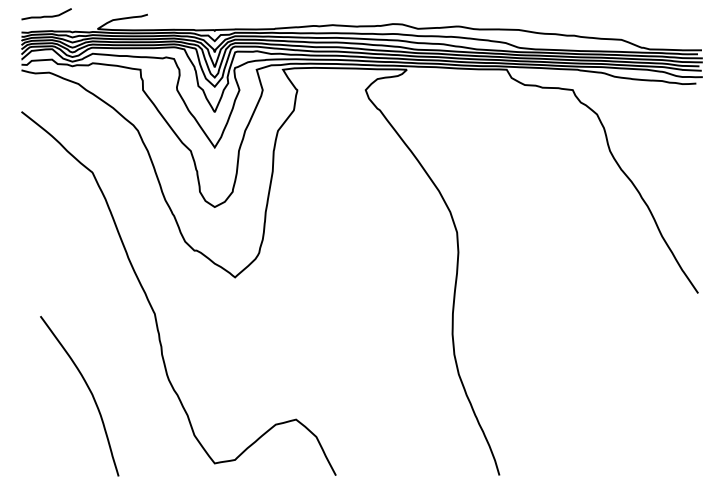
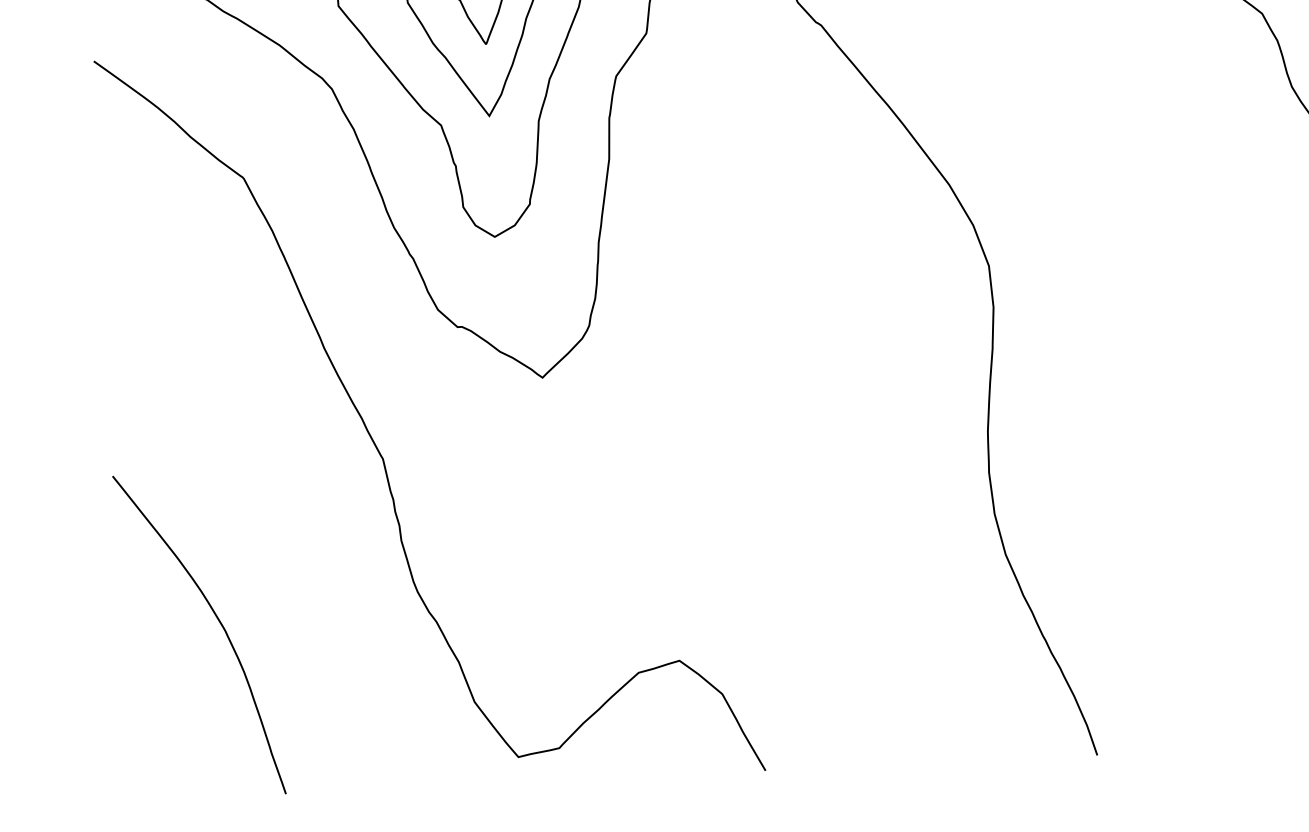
curve: (89, 391) -> (219, 624), moved

